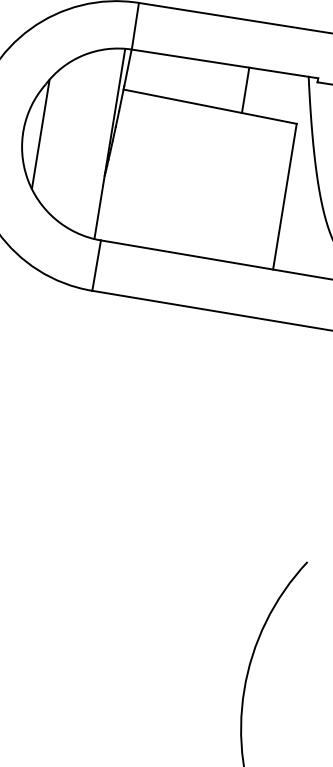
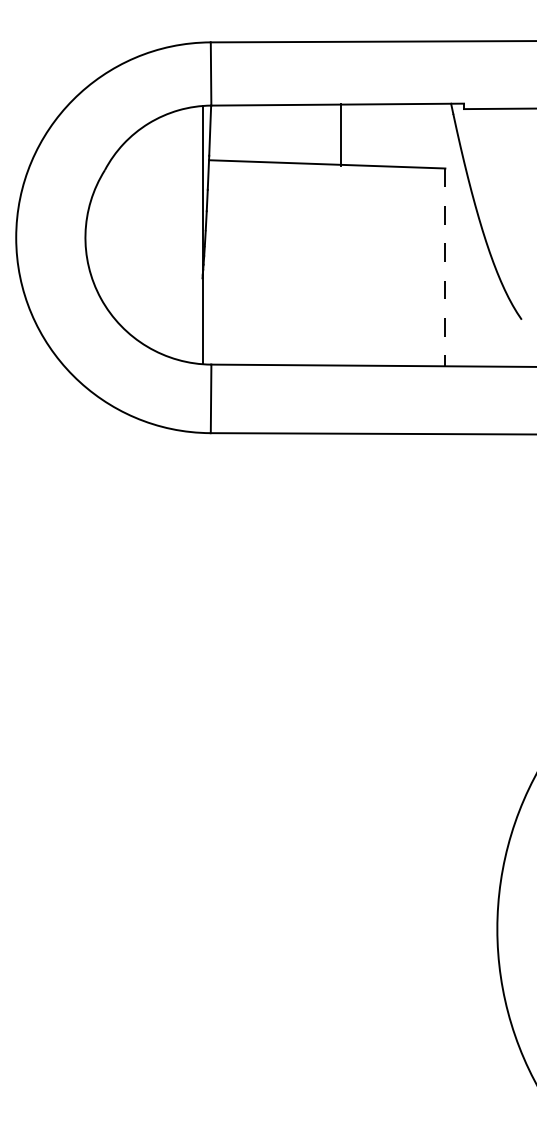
line: (245, 89) -> (340, 134), moved
line: (41, 134) -> (109, 237), removed
line: (284, 196) -> (445, 267), solid -> dashed

